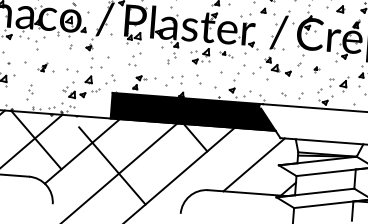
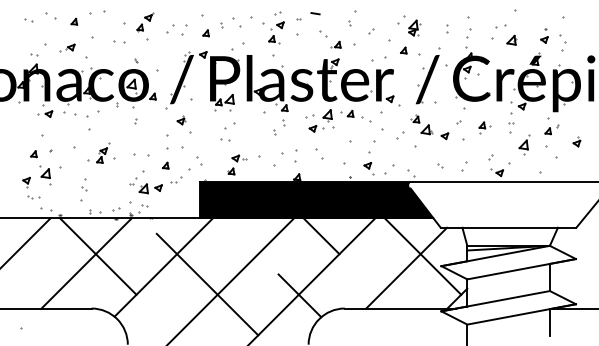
part: (89, 47) -> (181, 120), moved
part: (226, 54) -> (355, 115), size x1.67
part: (42, 66) -> (98, 152), size x1.67
part: (316, 69) -> (484, 127), size x1.67
part: (256, 70) -> (400, 135), size x0.62
part: (88, 79) -> (165, 165), size x0.62
part: (331, 82) -> (511, 127), moved
line: (265, 157) -> (422, 256), added
line: (176, 178) -> (299, 295), added

